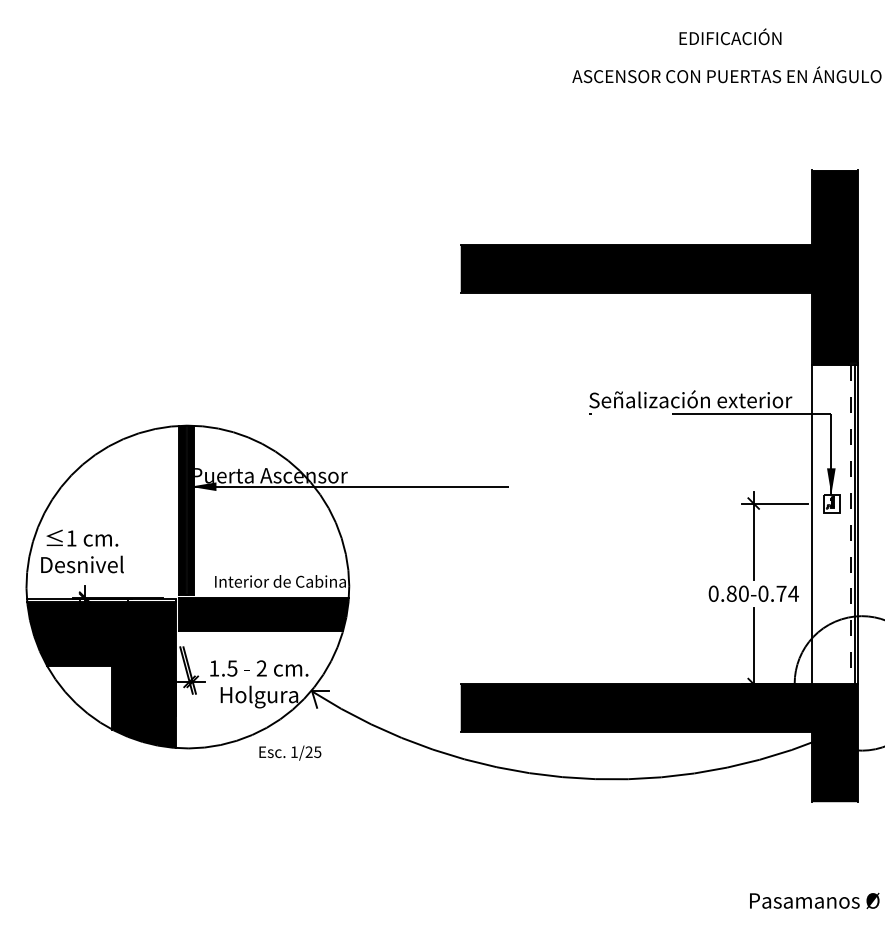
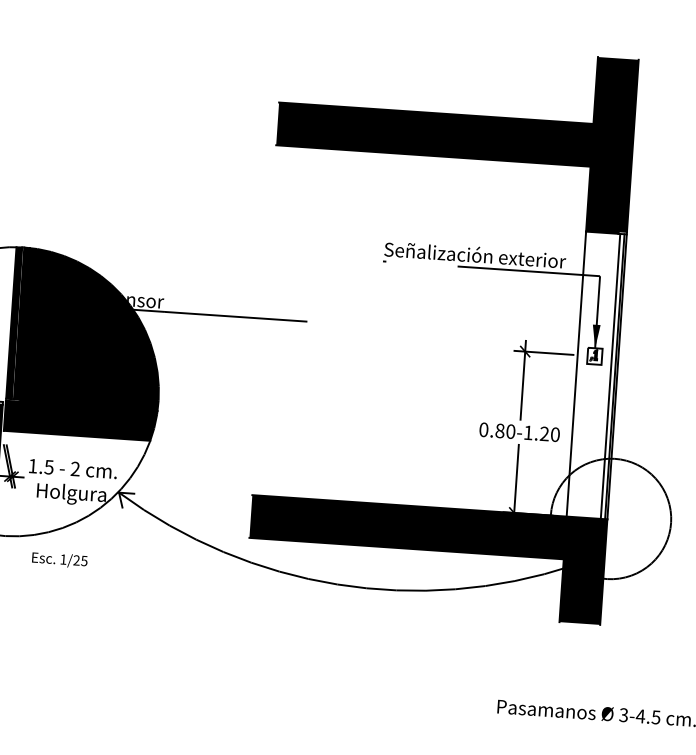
fill: (271, 511) -> (93, 329), added
line: (850, 525) -> (610, 377), dashed -> solid
text: (778, 593) -> (541, 433), 0.80-0.74 -> 0.80-1.20
text: (290, 752) -> (60, 559), moved

